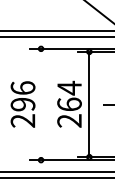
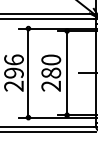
text: (69, 96) -> (51, 66), 264 -> 280
line: (41, 104) -> (28, 73), added

